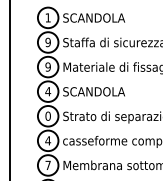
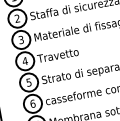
text: (47, 42) -> (16, 18), 9 -> 2
text: (47, 66) -> (20, 39), 9 -> 3
text: (93, 91) -> (64, 53), SCANDOLA -> Travetto
text: (47, 115) -> (28, 82), 0 -> 5
text: (47, 140) -> (32, 103), 4 -> 6

